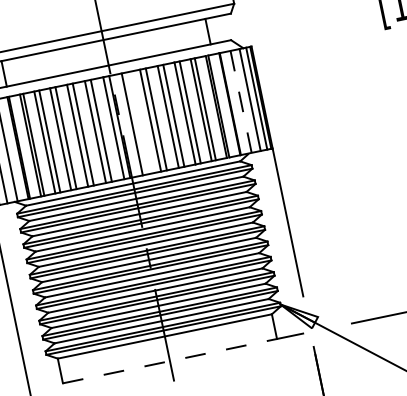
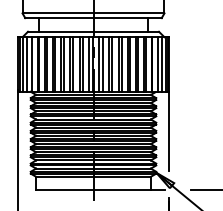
line: (241, 103) -> (157, 65), dashed -> solid
line: (138, 123) -> (102, 64), added
line: (171, 361) -> (94, 190), dashed -> solid

